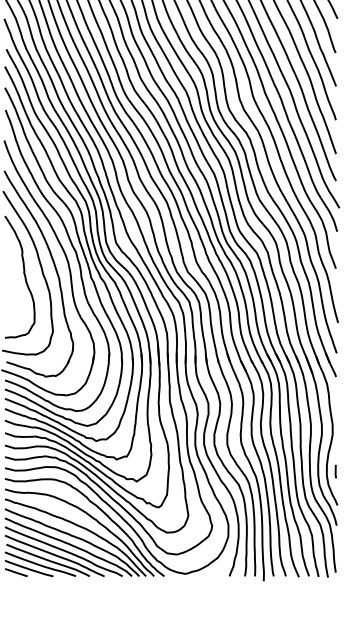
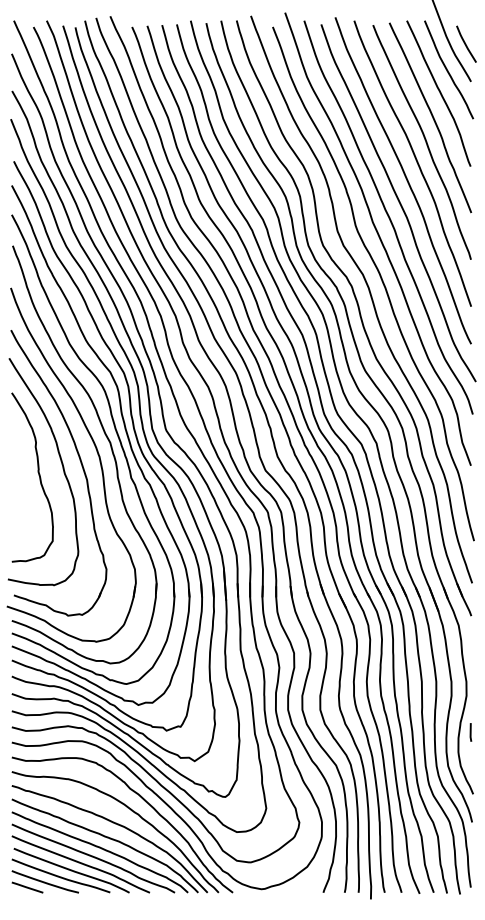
line: (335, 471) -> (470, 732), moved

